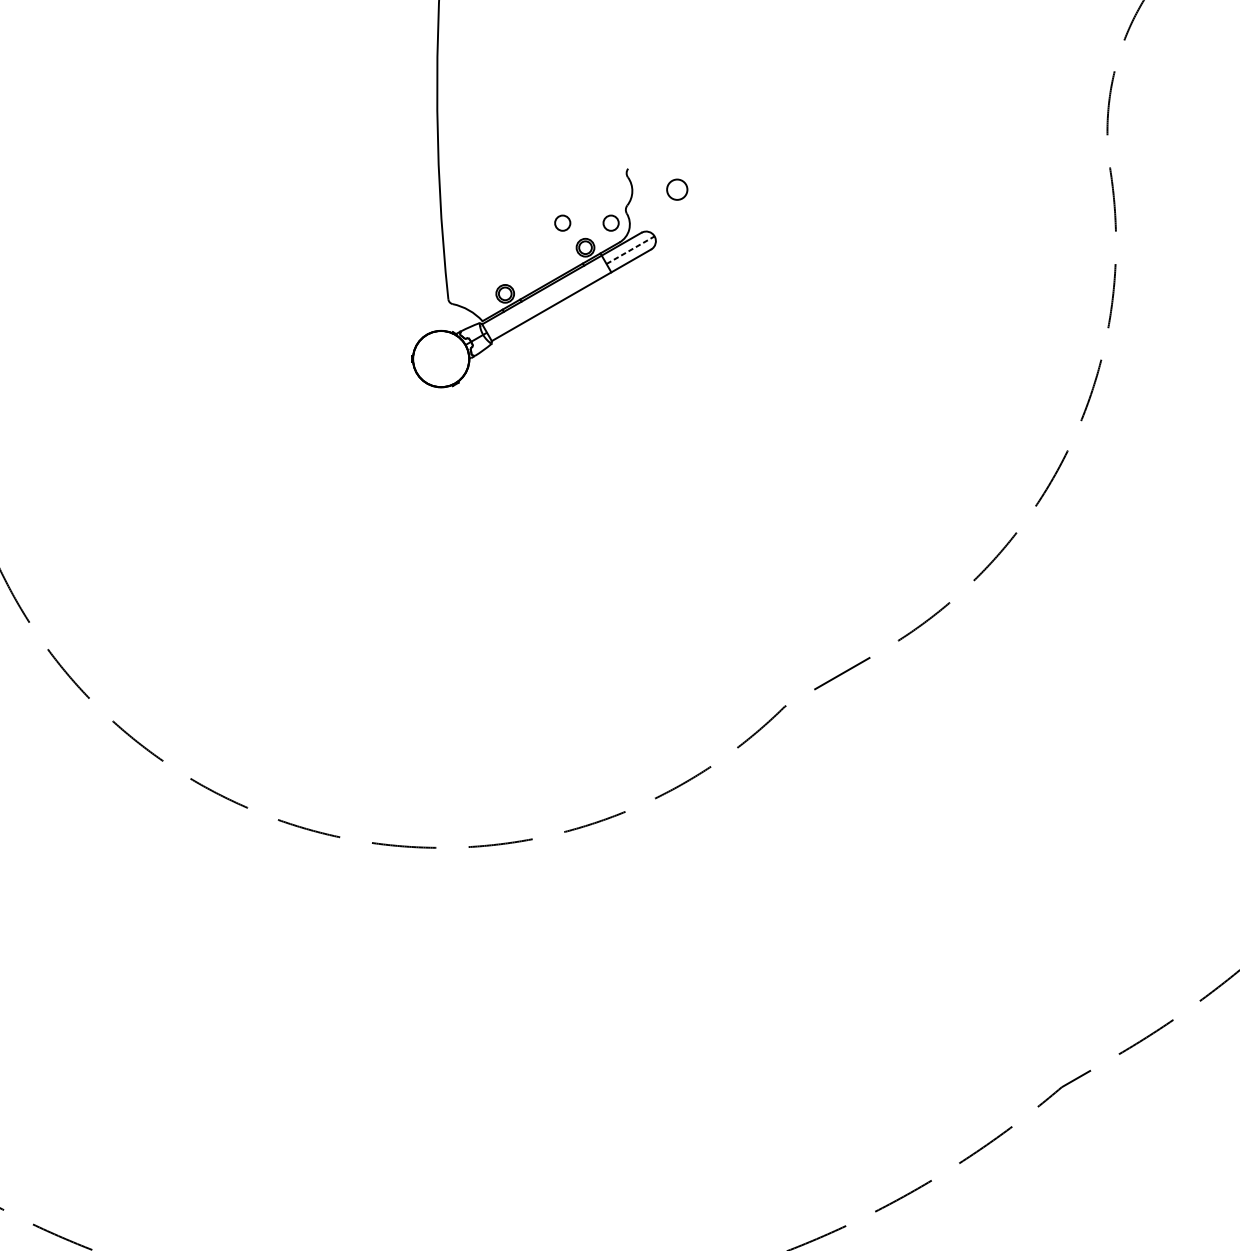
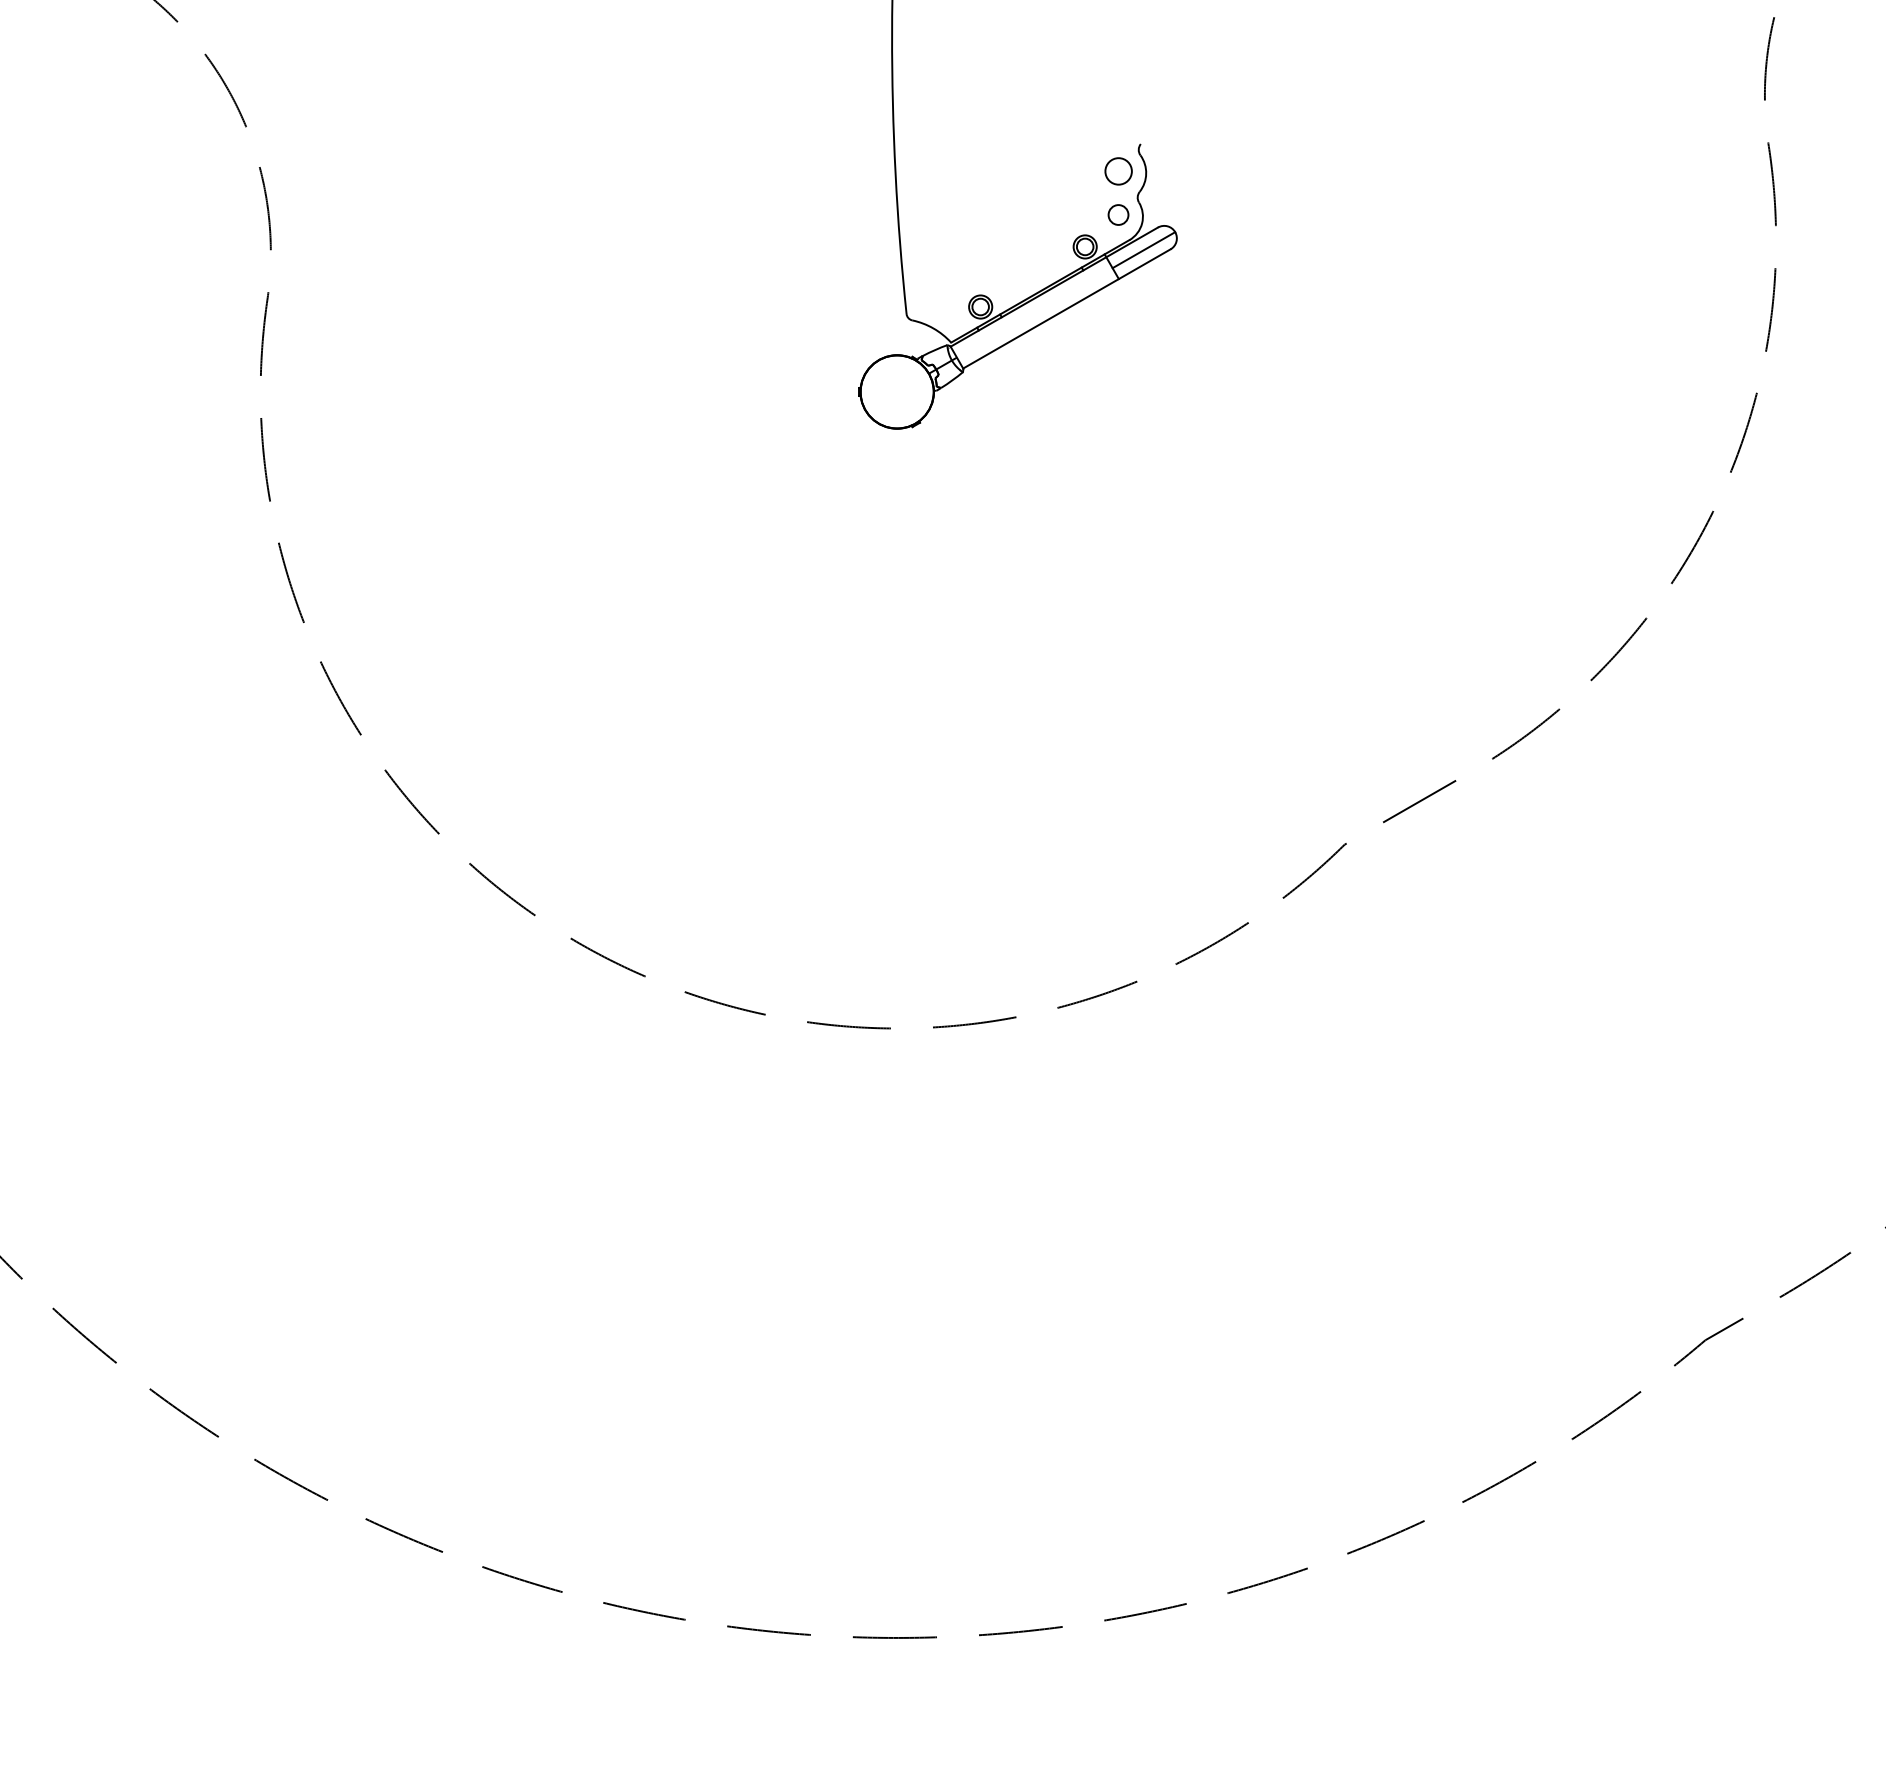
circle: (677, 189) -> (1118, 171), moved
circle: (562, 222) -> (1055, 214), removed
line: (631, 249) -> (1144, 249), dashed -> solid

